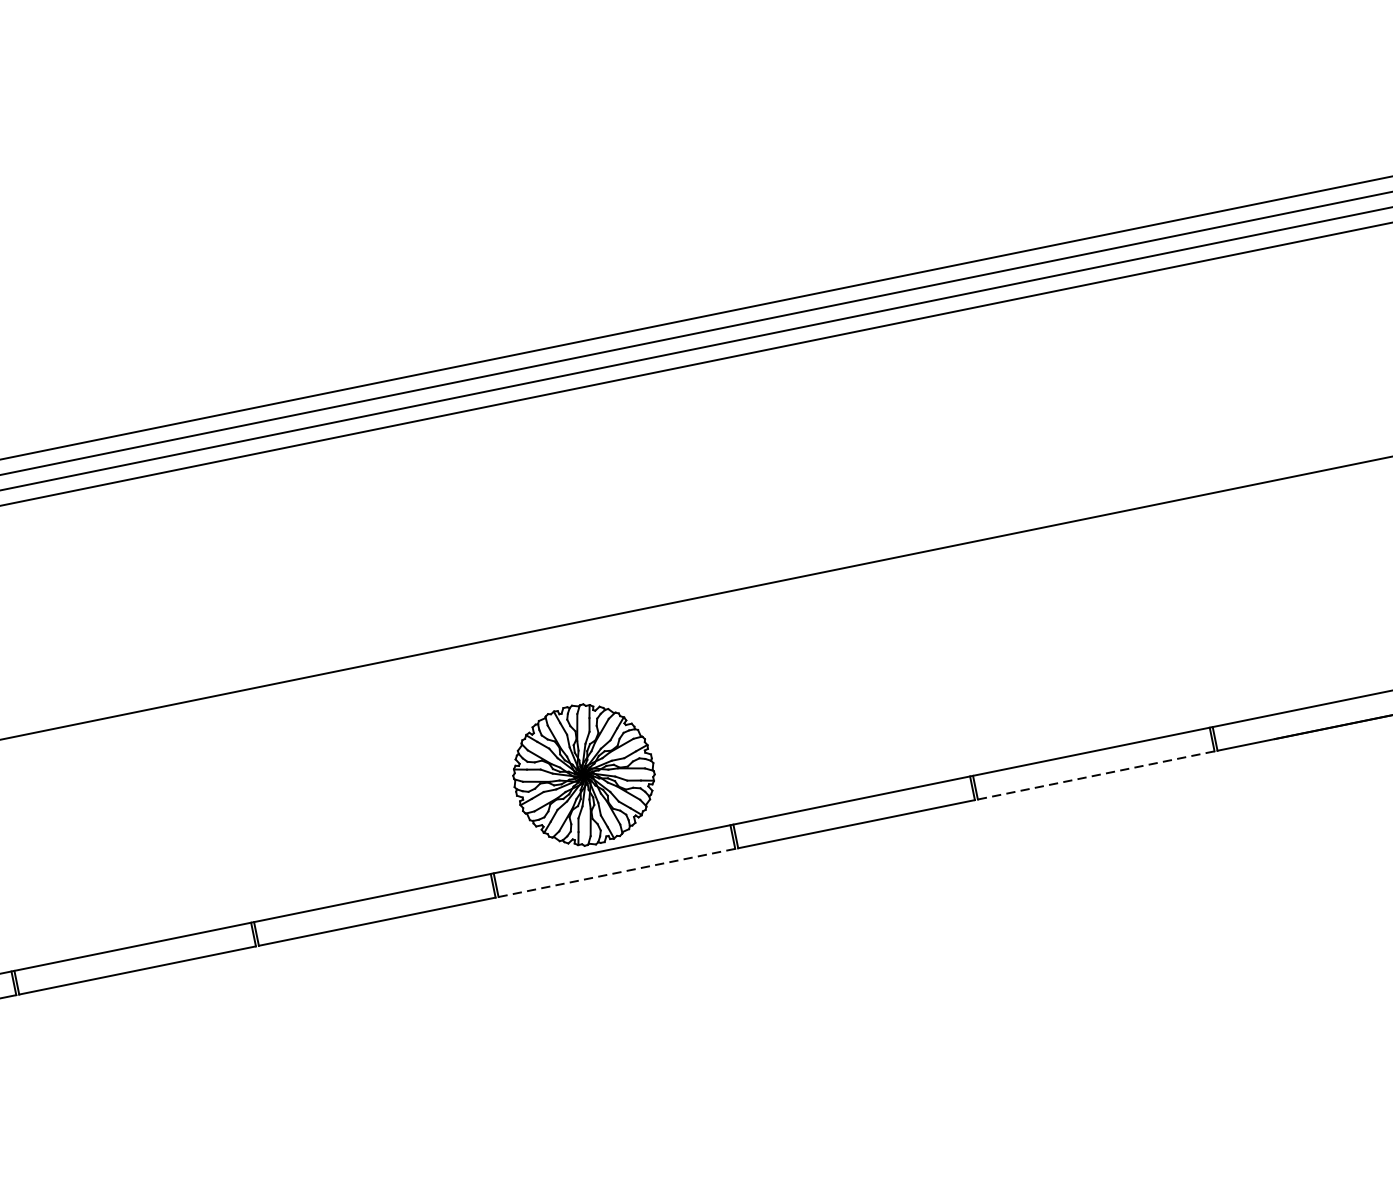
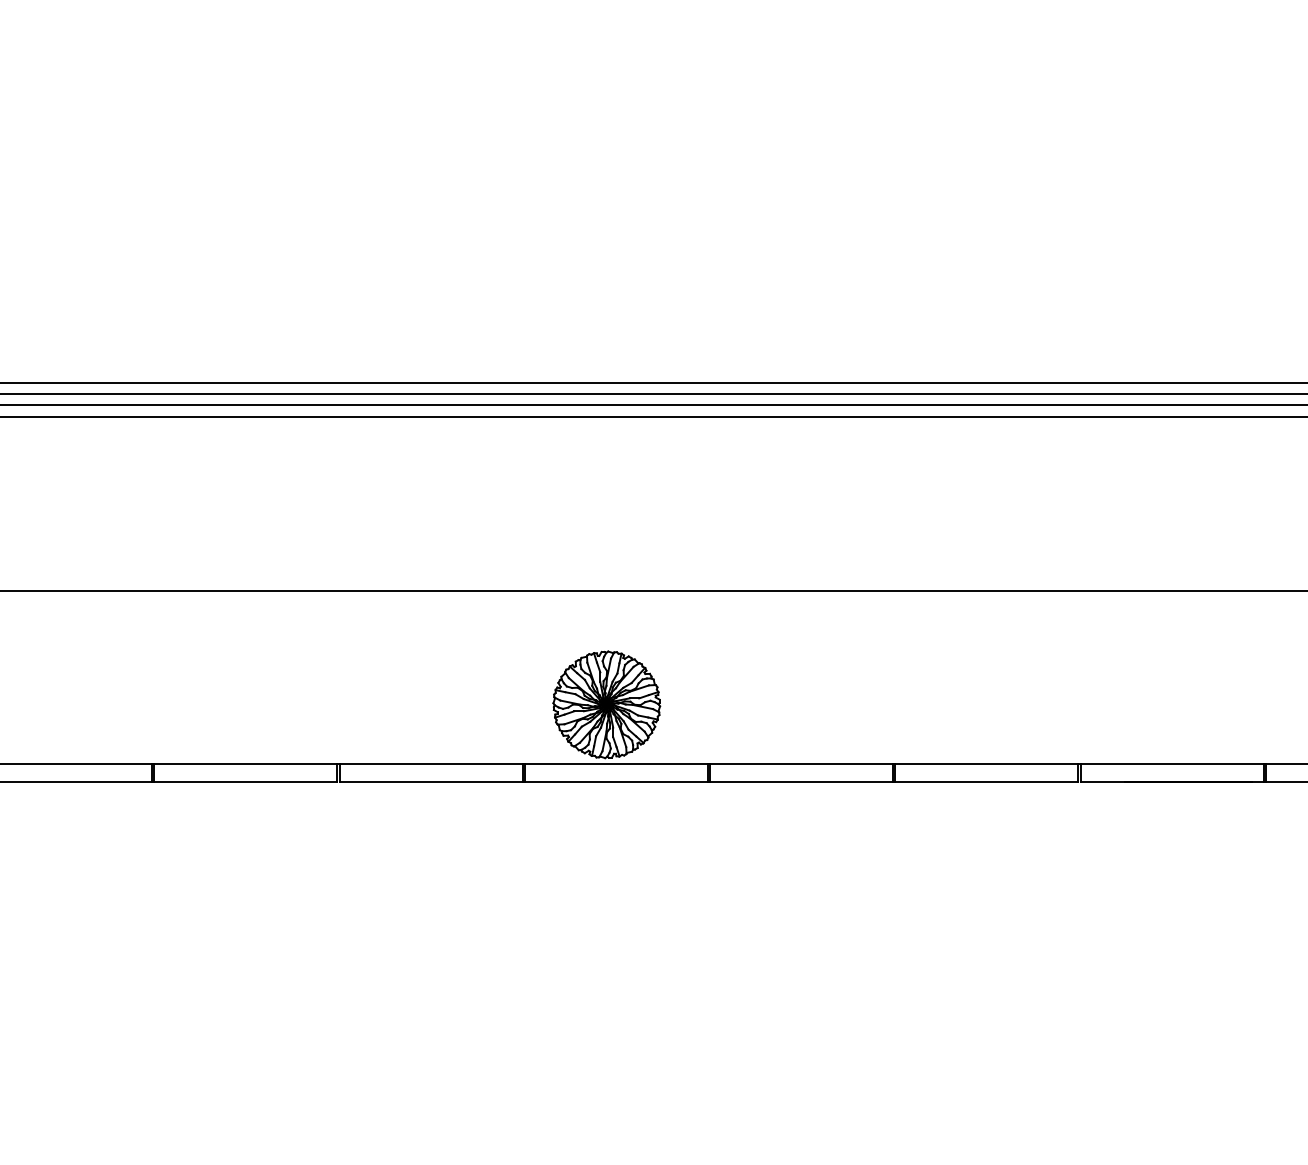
line: (1097, 775) -> (987, 782), dashed -> solid
line: (617, 873) -> (616, 782), dashed -> solid

